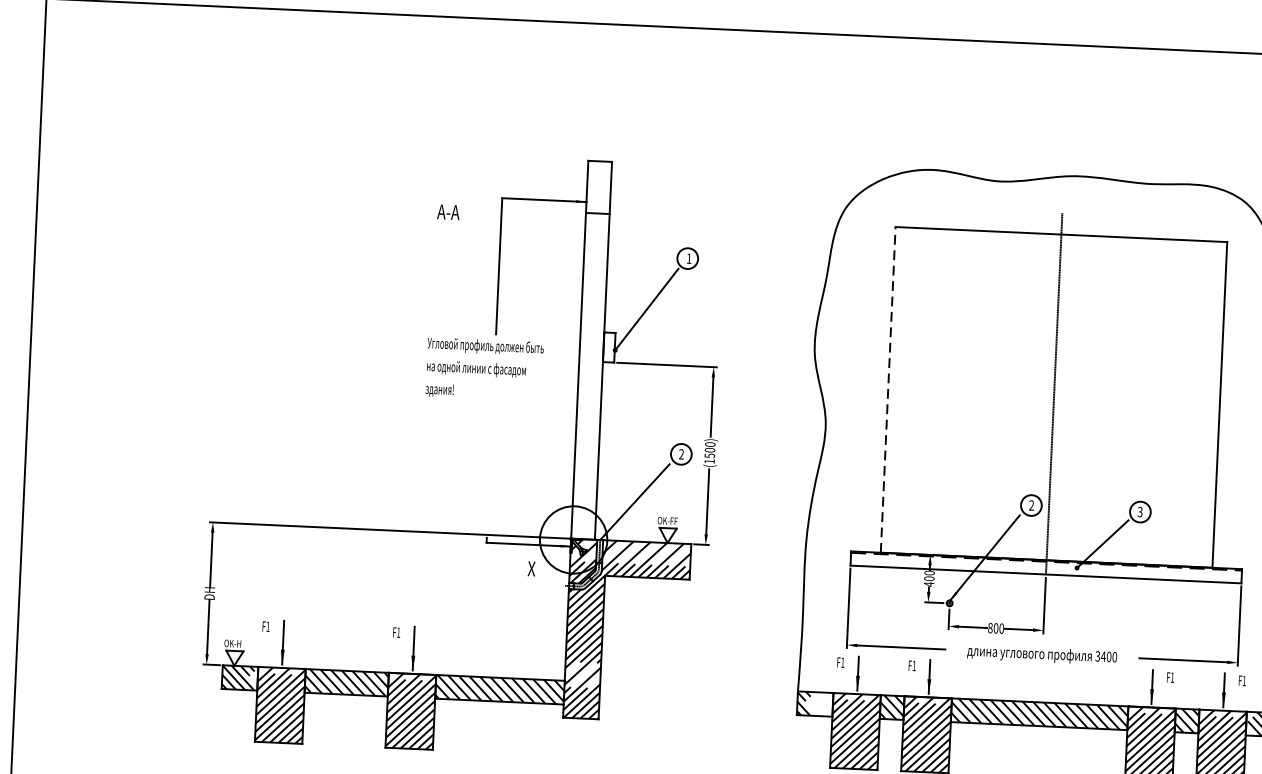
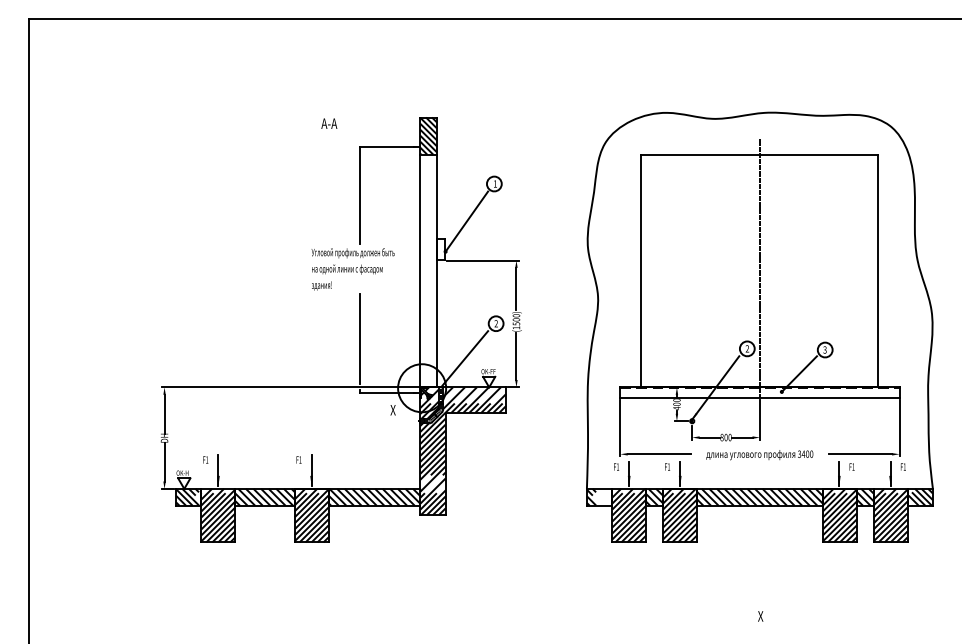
hatch: (598, 186) -> (428, 135), added
text: (448, 211) -> (329, 123), moved
line: (888, 389) -> (641, 270), dashed -> solid
line: (490, 467) -> (360, 339), added

